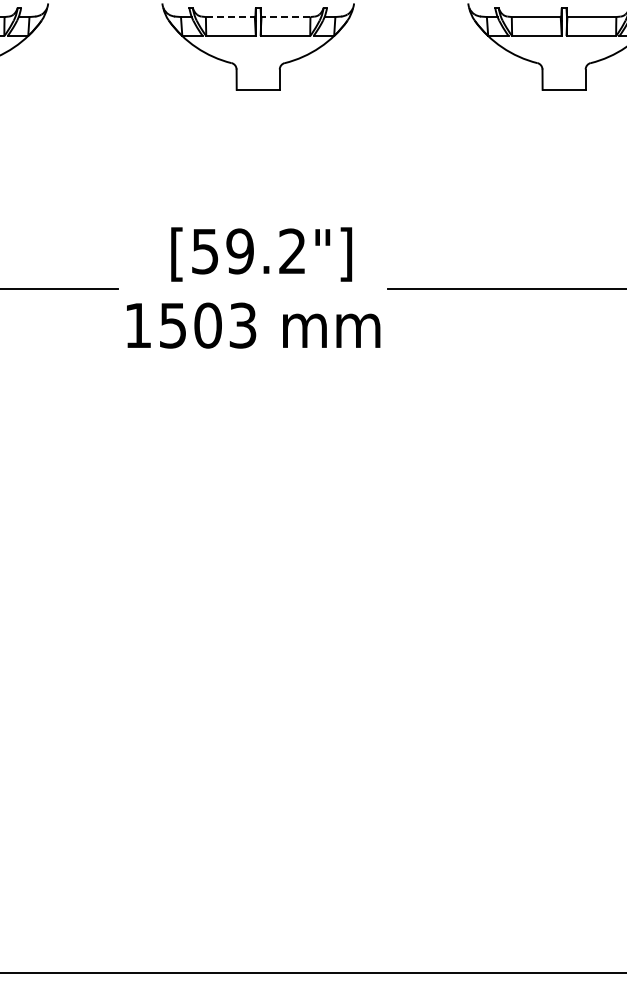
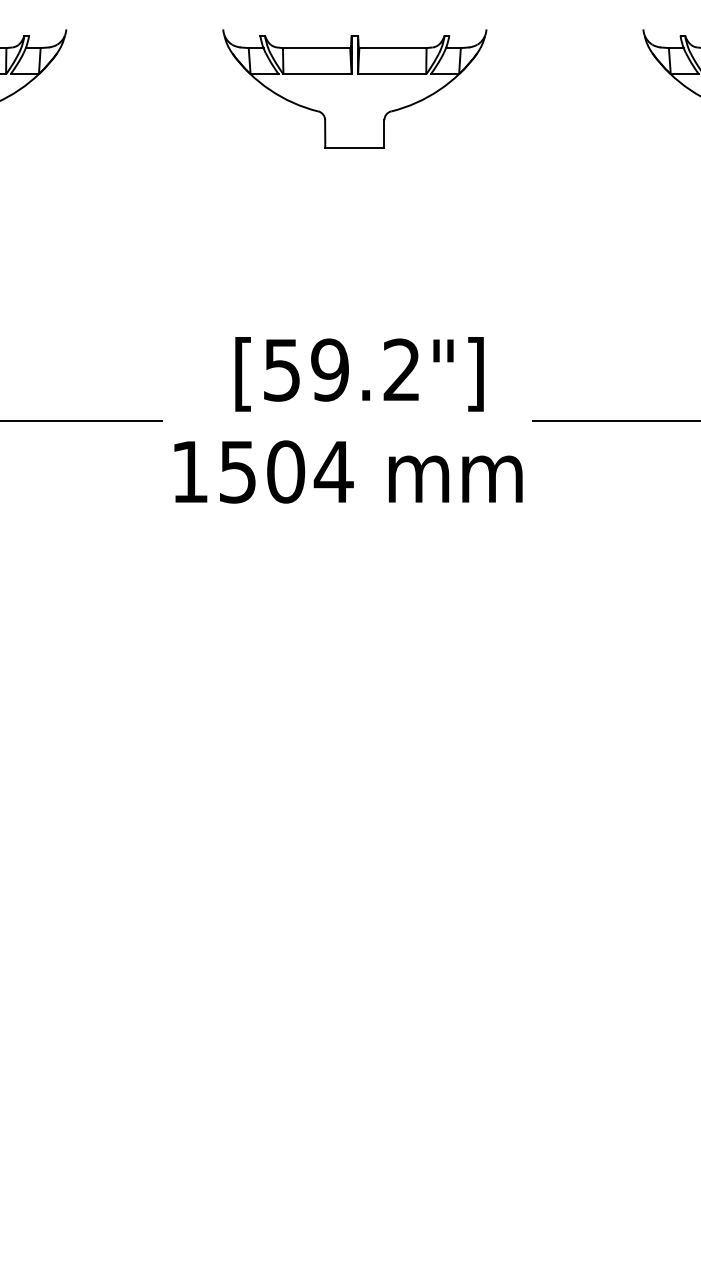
line: (230, 17) -> (316, 48), dashed -> solid
line: (285, 17) -> (392, 48), dashed -> solid
text: (242, 325) -> (333, 471), 1503 -> 1504

